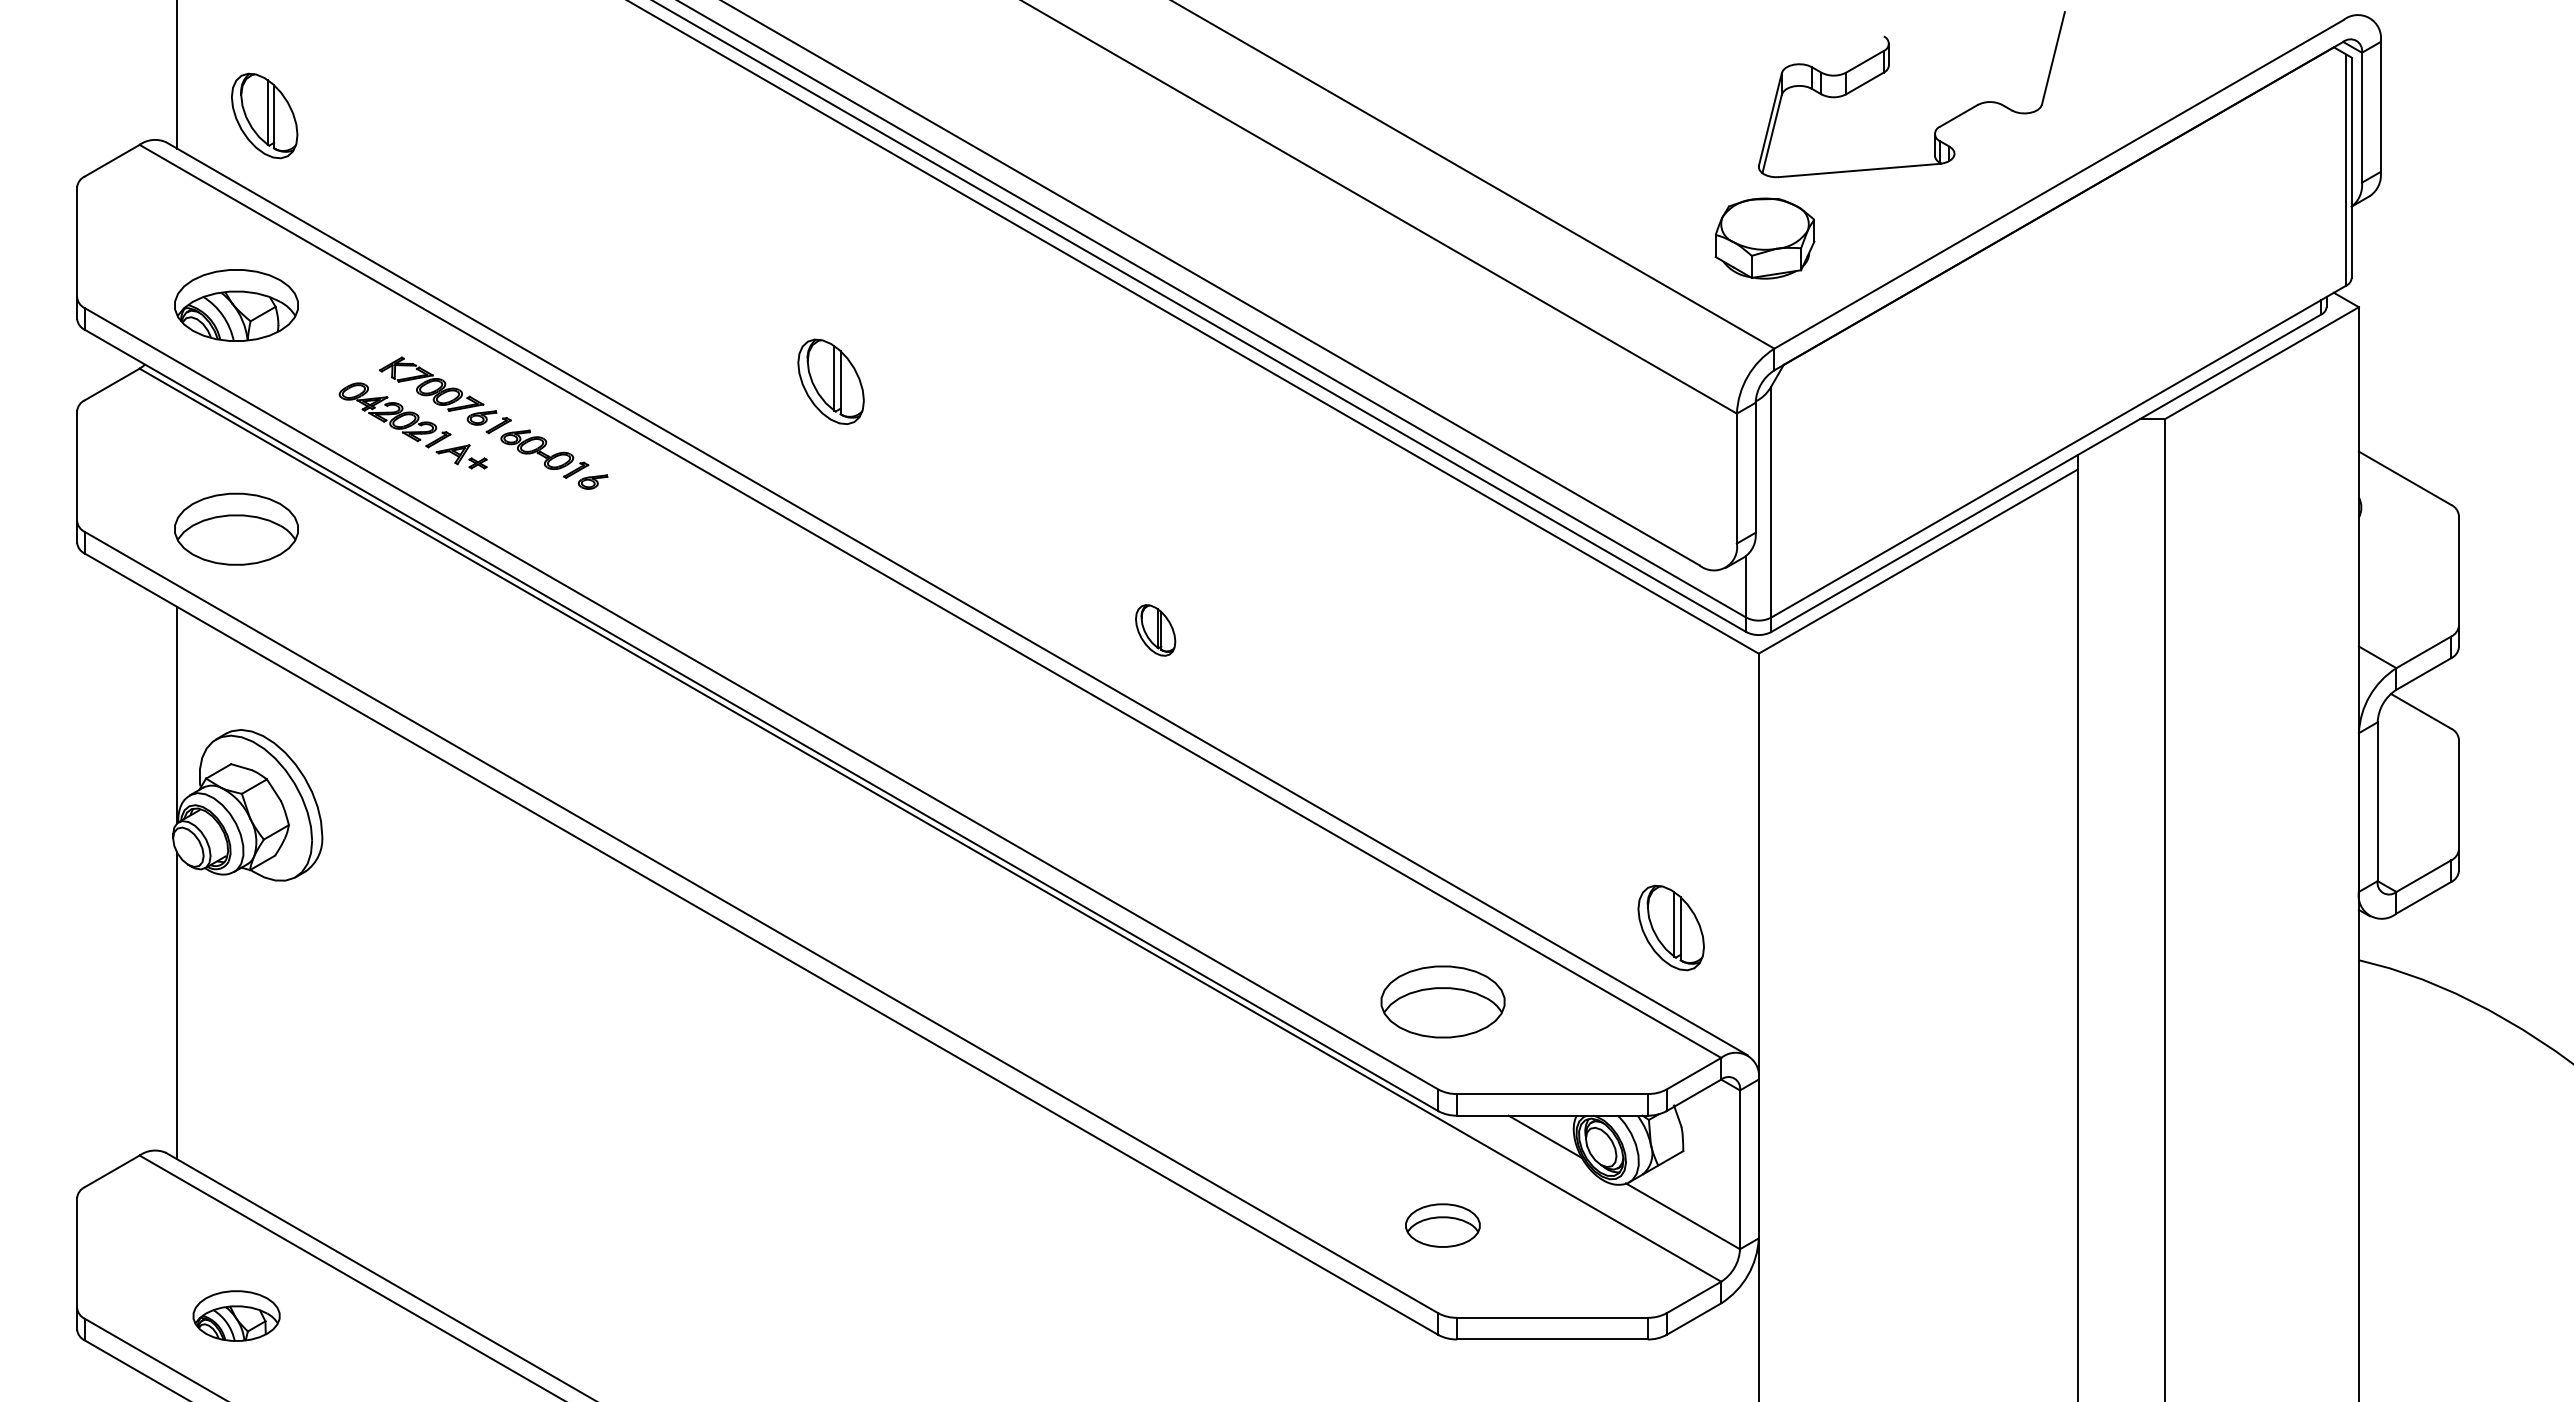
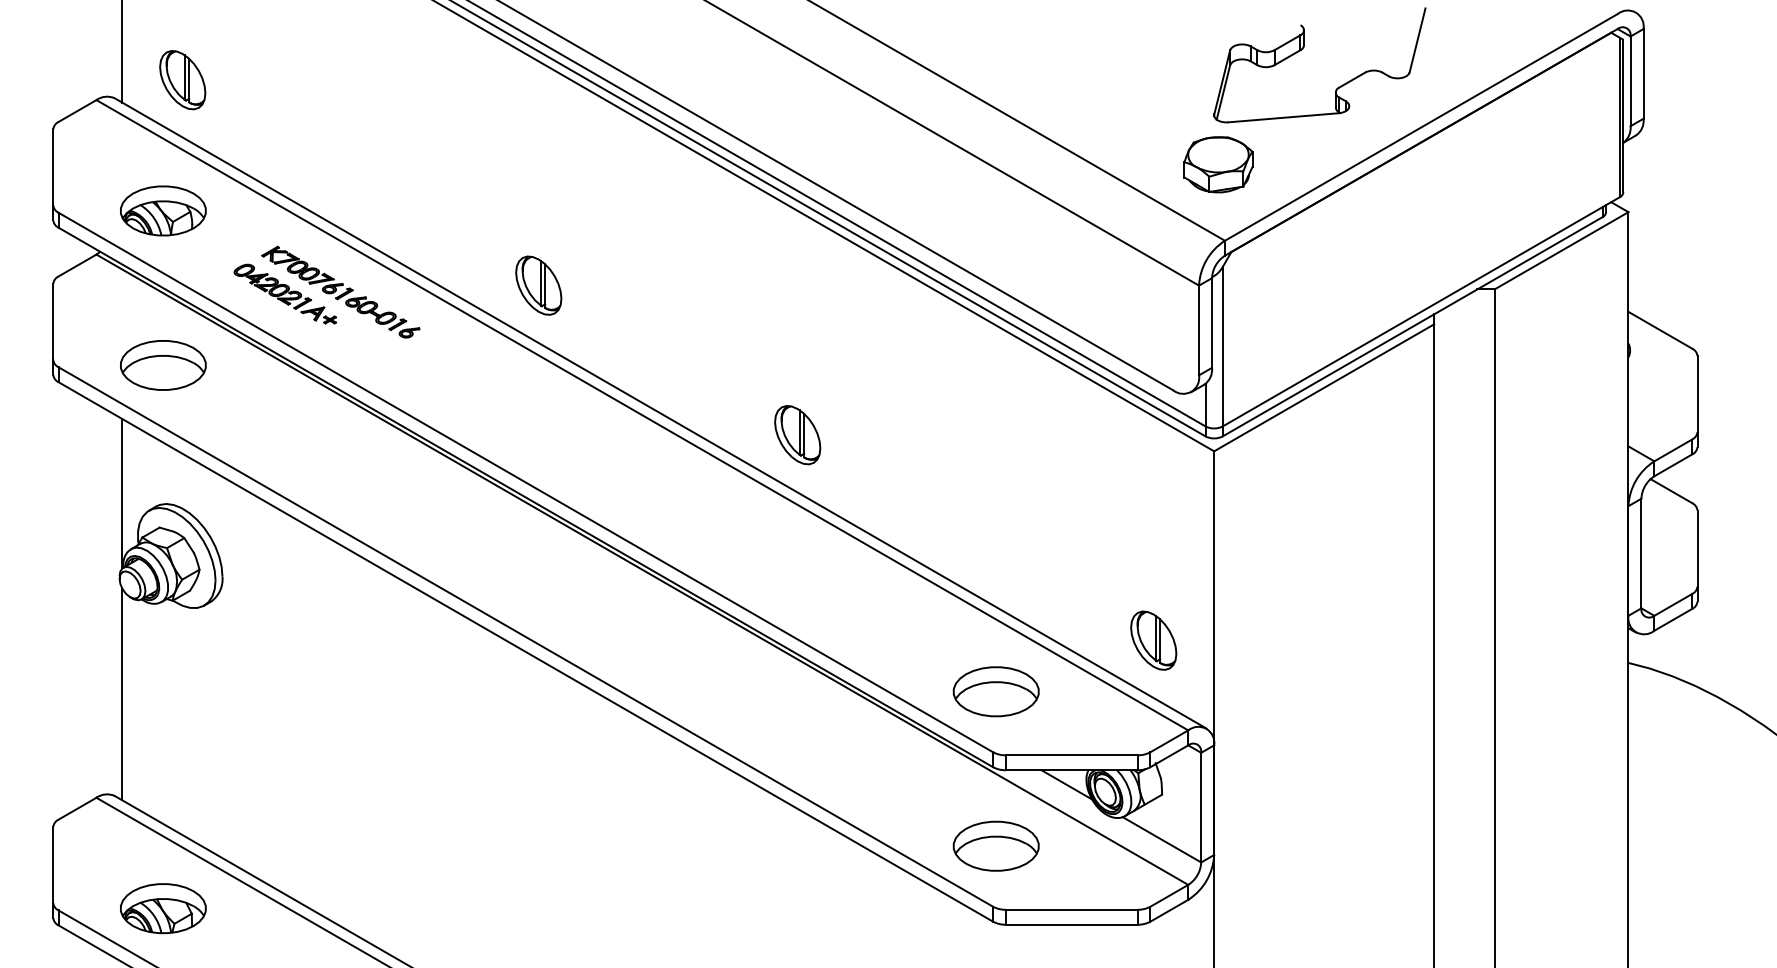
part: (830, 381) -> (538, 285), moved
part: (1155, 630) -> (797, 435), size x1.67
part: (1442, 1224) -> (995, 845), size x1.67
part: (236, 1315) -> (163, 908), size x1.43

